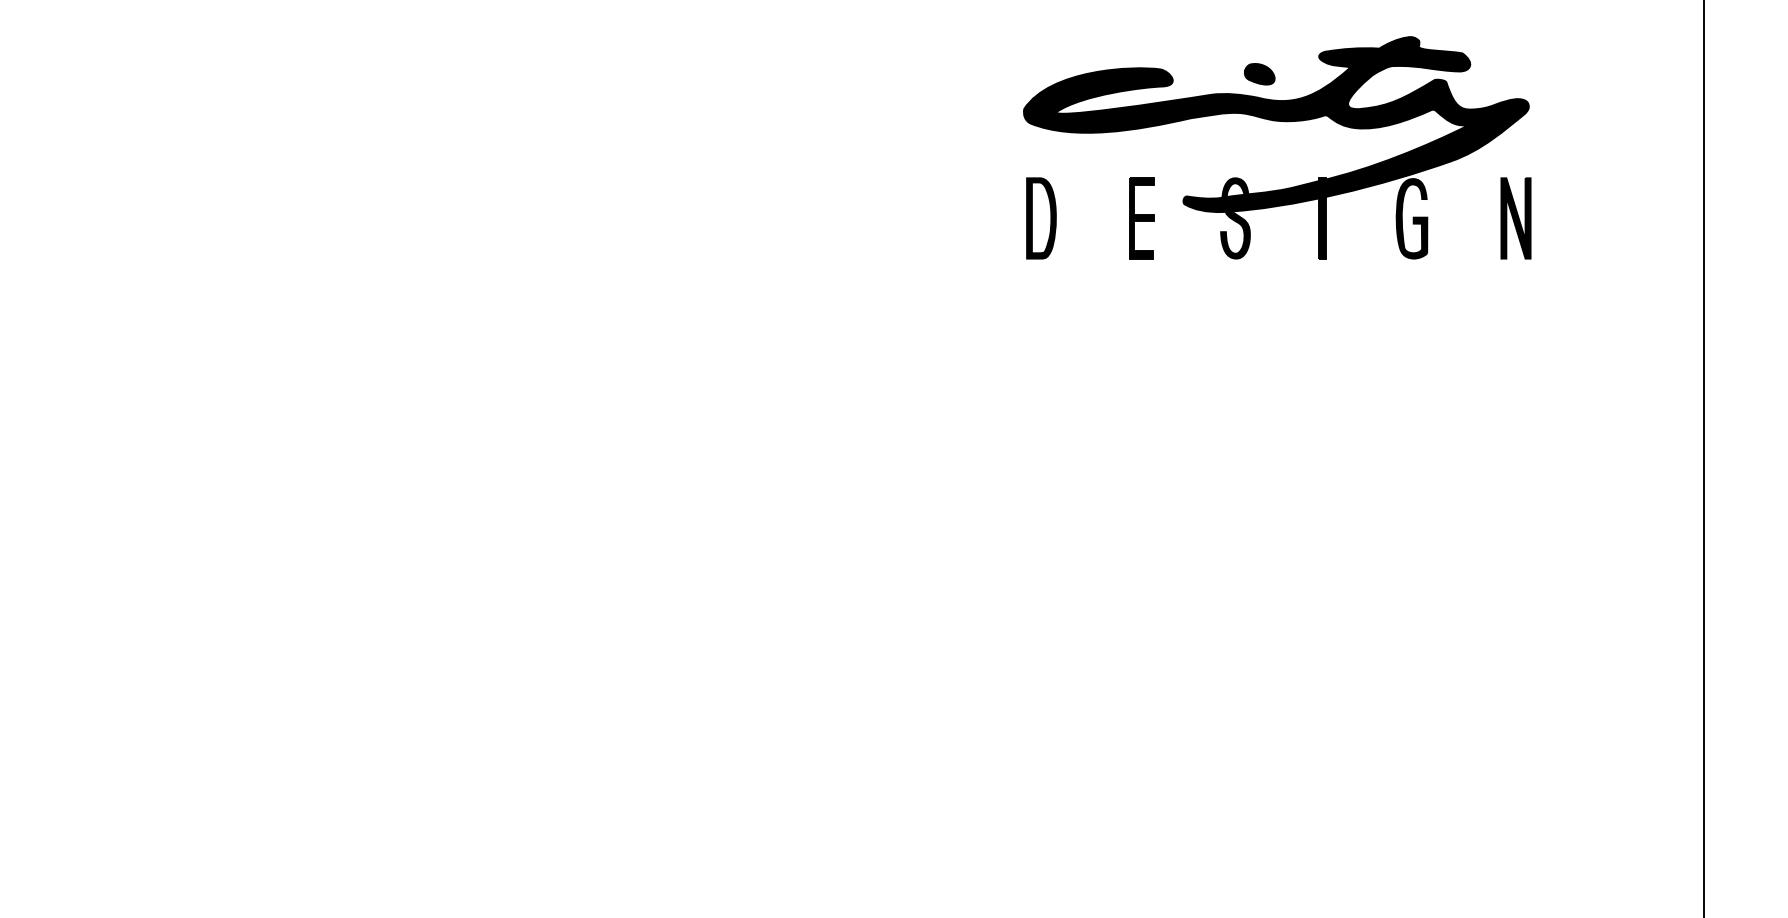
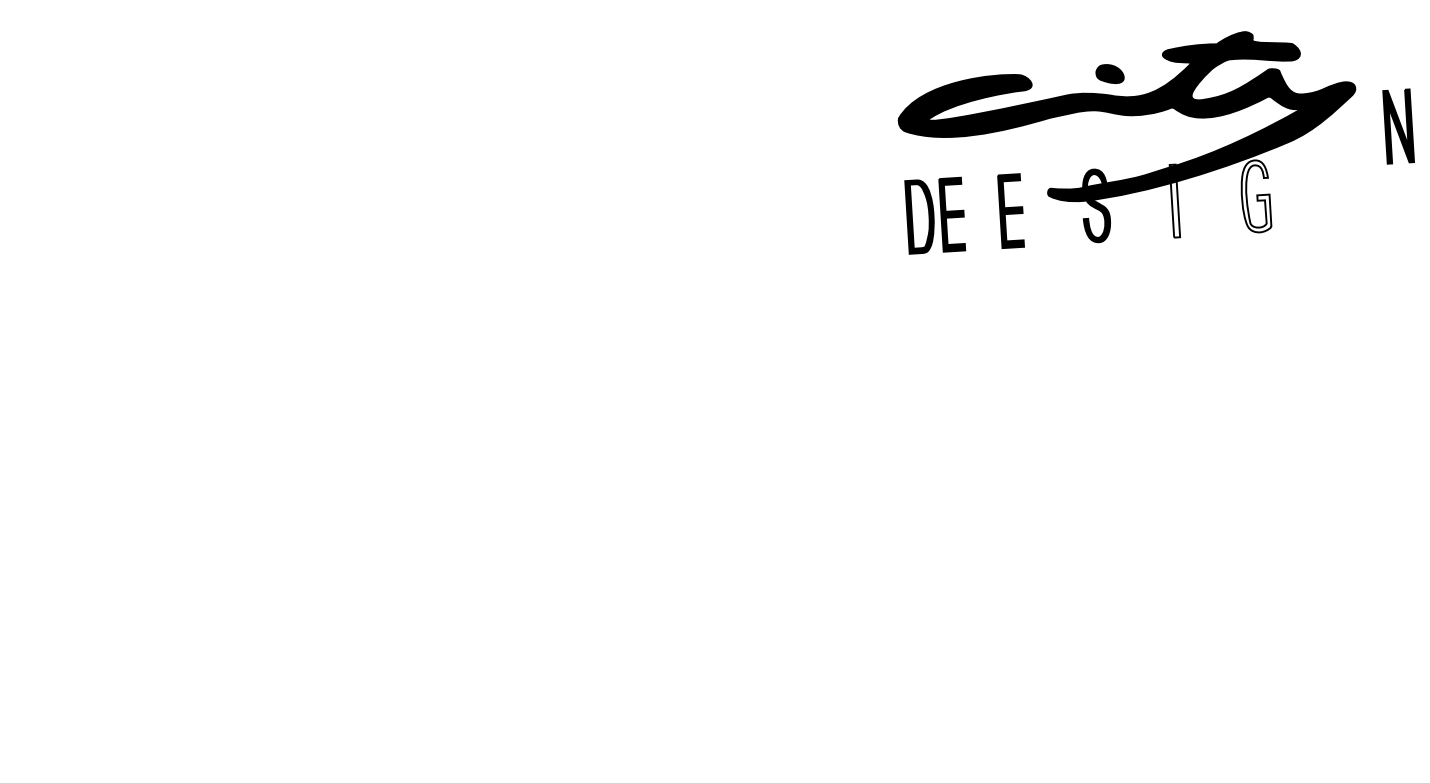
part: (1076, 218) -> (952, 214), added
fill: (1322, 218) -> (1174, 201), removed
fill: (1411, 218) -> (1255, 196), removed
part: (1515, 218) -> (1398, 126), moved

